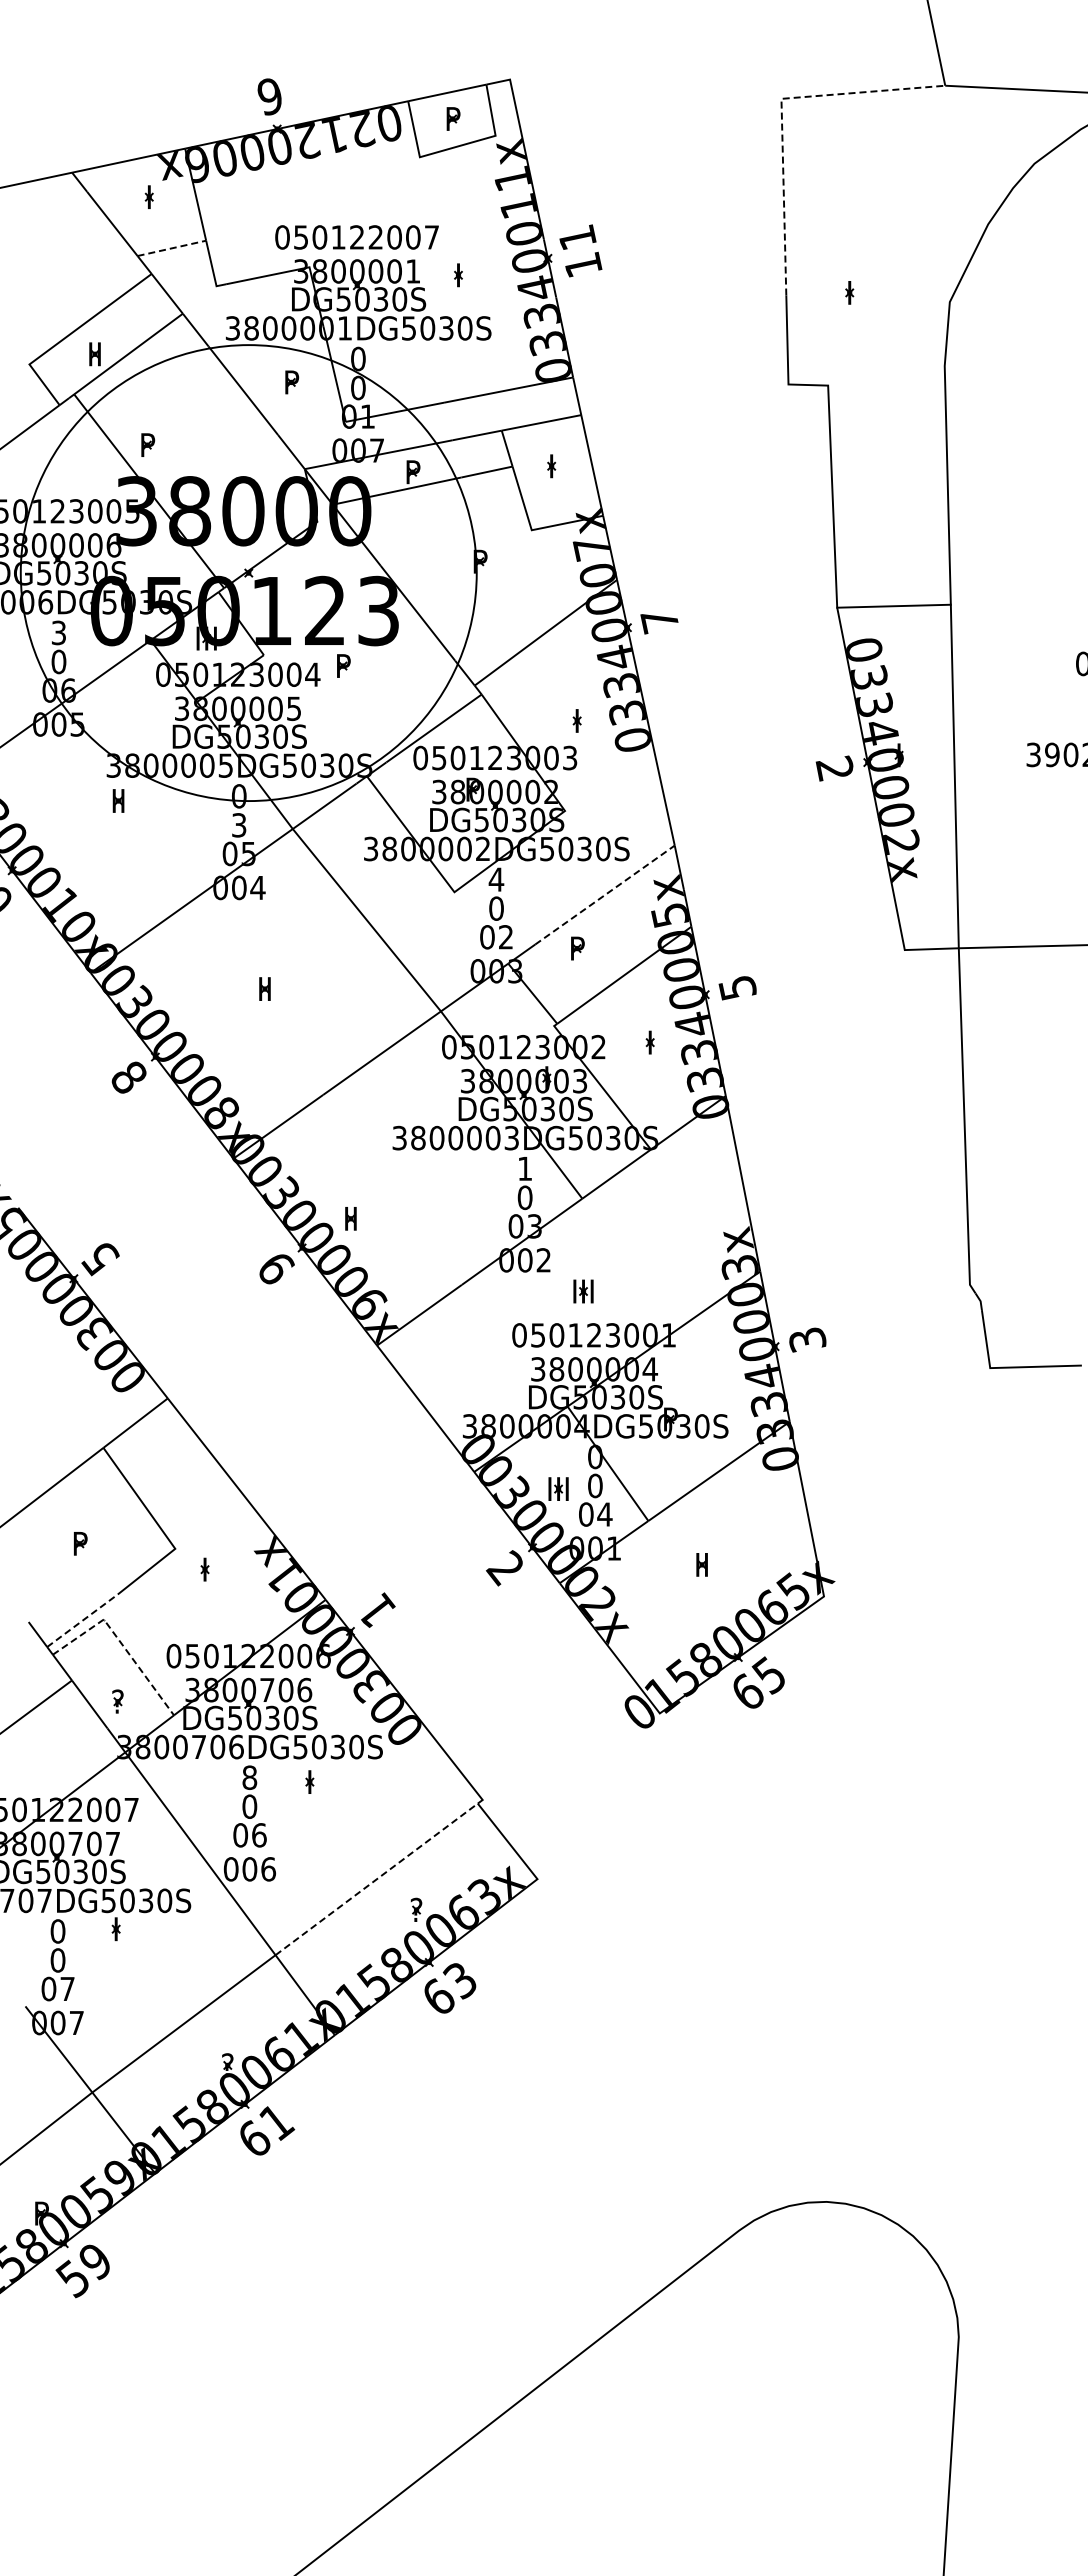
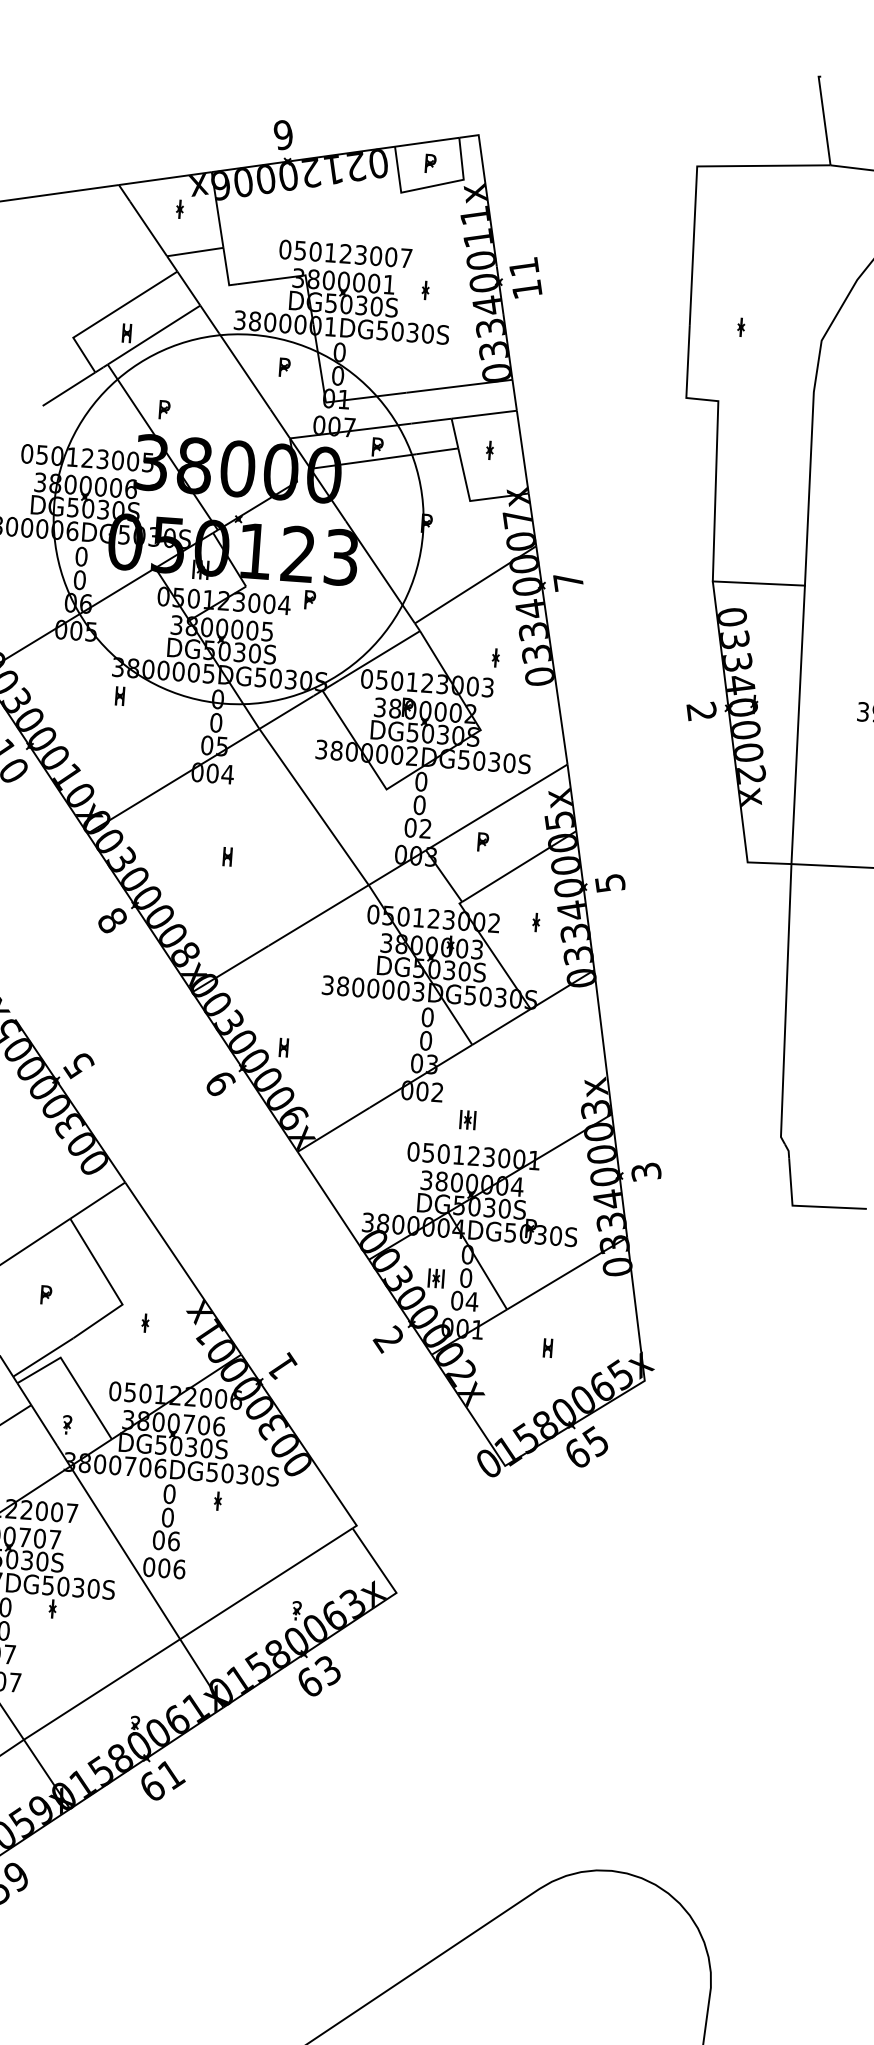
line: (781, 113) -> (696, 178), dashed -> solid
text: (375, 237) -> (360, 255), 050122007 -> 050123007
line: (172, 248) -> (195, 252), dashed -> solid
text: (58, 632) -> (81, 556), 3 -> 0
text: (239, 825) -> (216, 723), 3 -> 0
text: (496, 879) -> (421, 781), 4 -> 0
line: (604, 895) -> (507, 800), dashed -> solid
text: (524, 1168) -> (427, 1017), 1 -> 0
line: (82, 1620) -> (43, 1357), dashed -> solid
line: (120, 1642) -> (72, 1377), dashed -> solid
text: (249, 1777) -> (169, 1493), 8 -> 0
line: (377, 1879) -> (267, 1583), dashed -> solid

